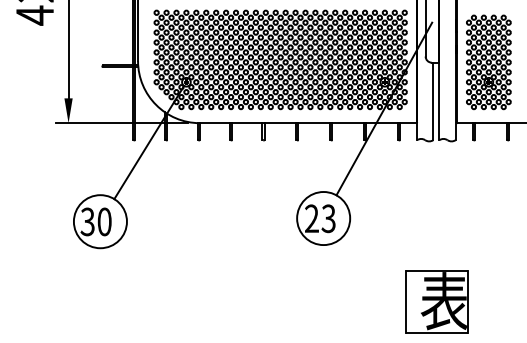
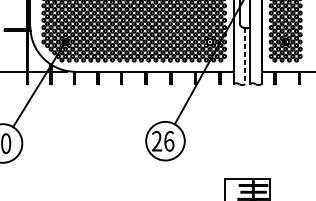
line: (433, 101) -> (245, 56), solid -> dashed
text: (328, 218) -> (169, 141), 23 -> 26

